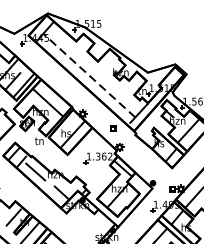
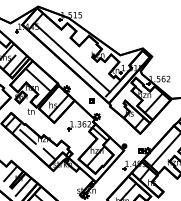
line: (88, 75) -> (71, 57), dashed -> solid

